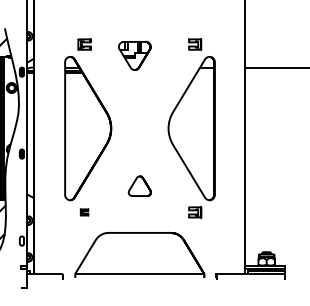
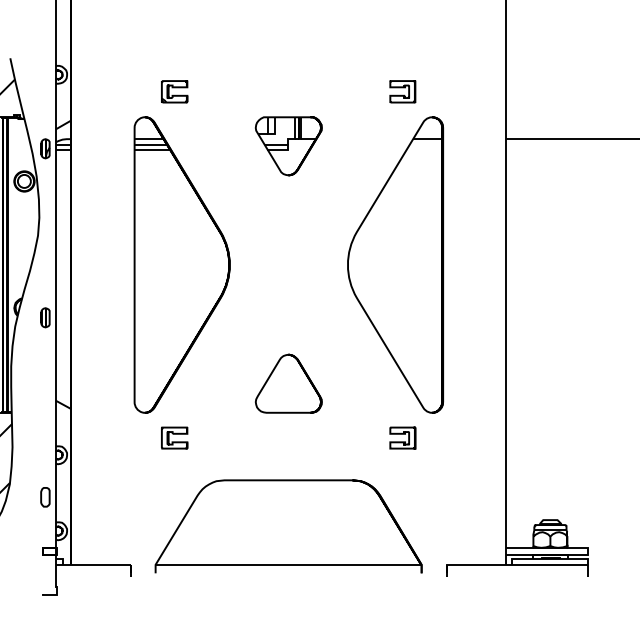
part: (134, 55) -> (288, 145), moved
part: (139, 186) -> (288, 384), size x1.43
part: (84, 212) -> (174, 438), size x1.67

